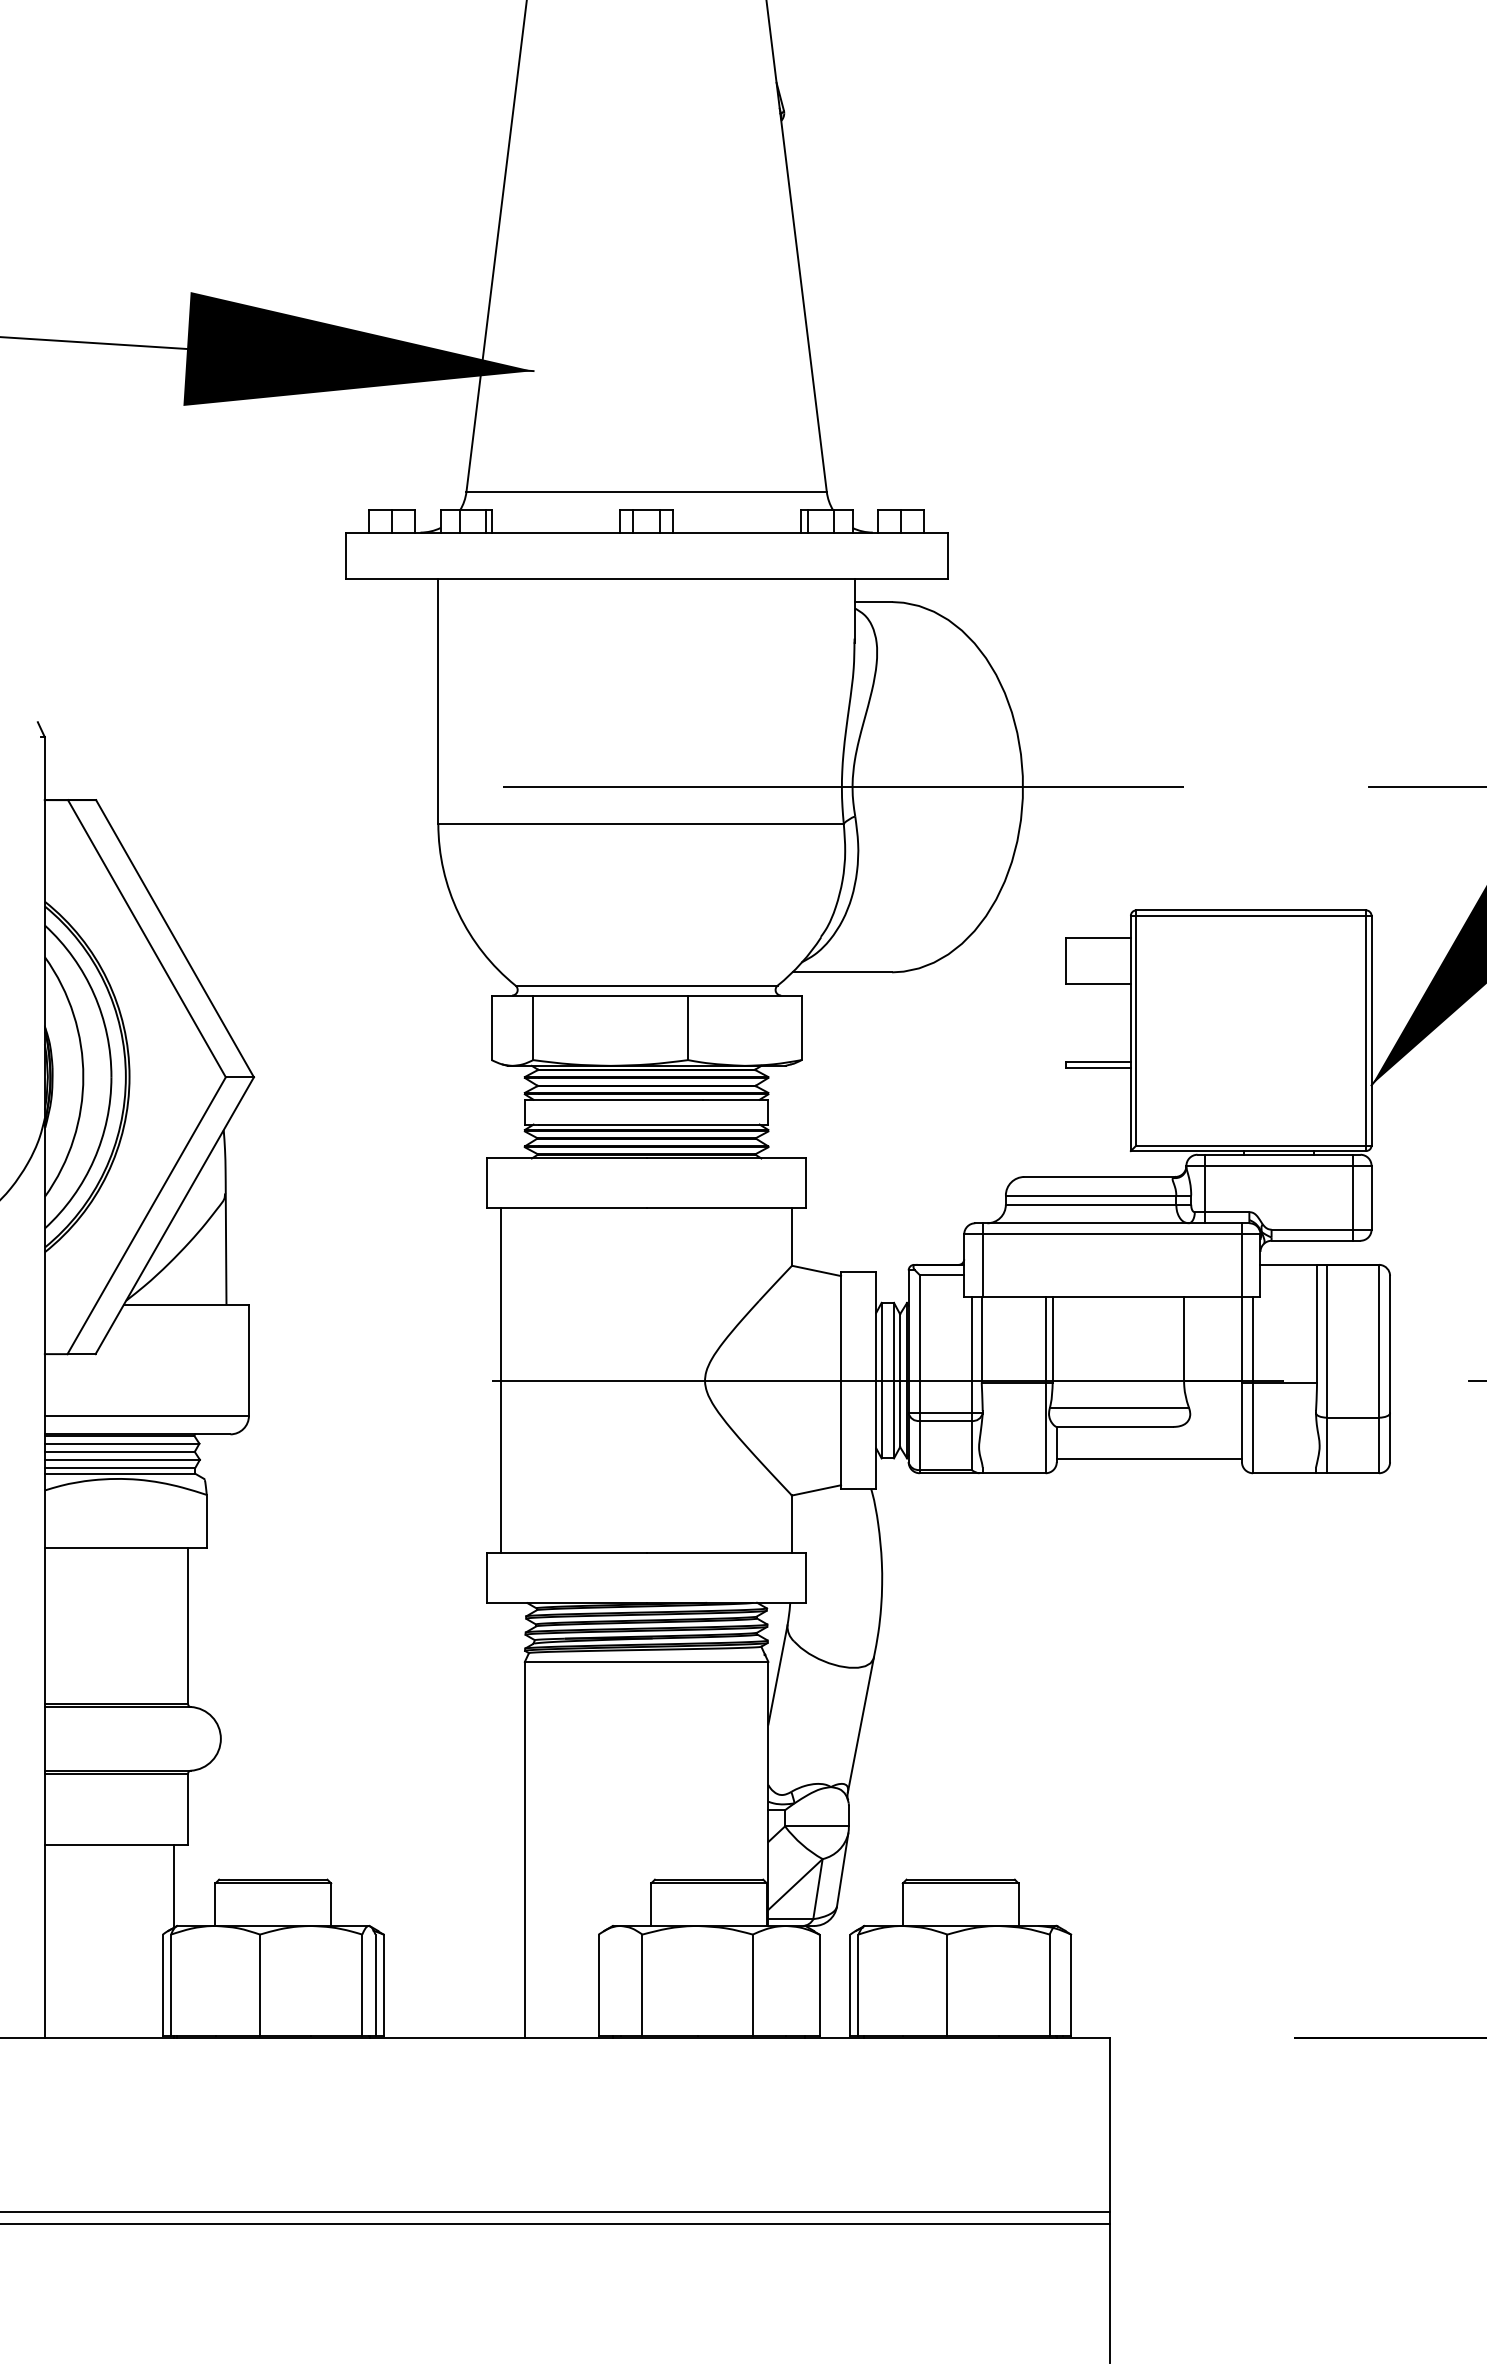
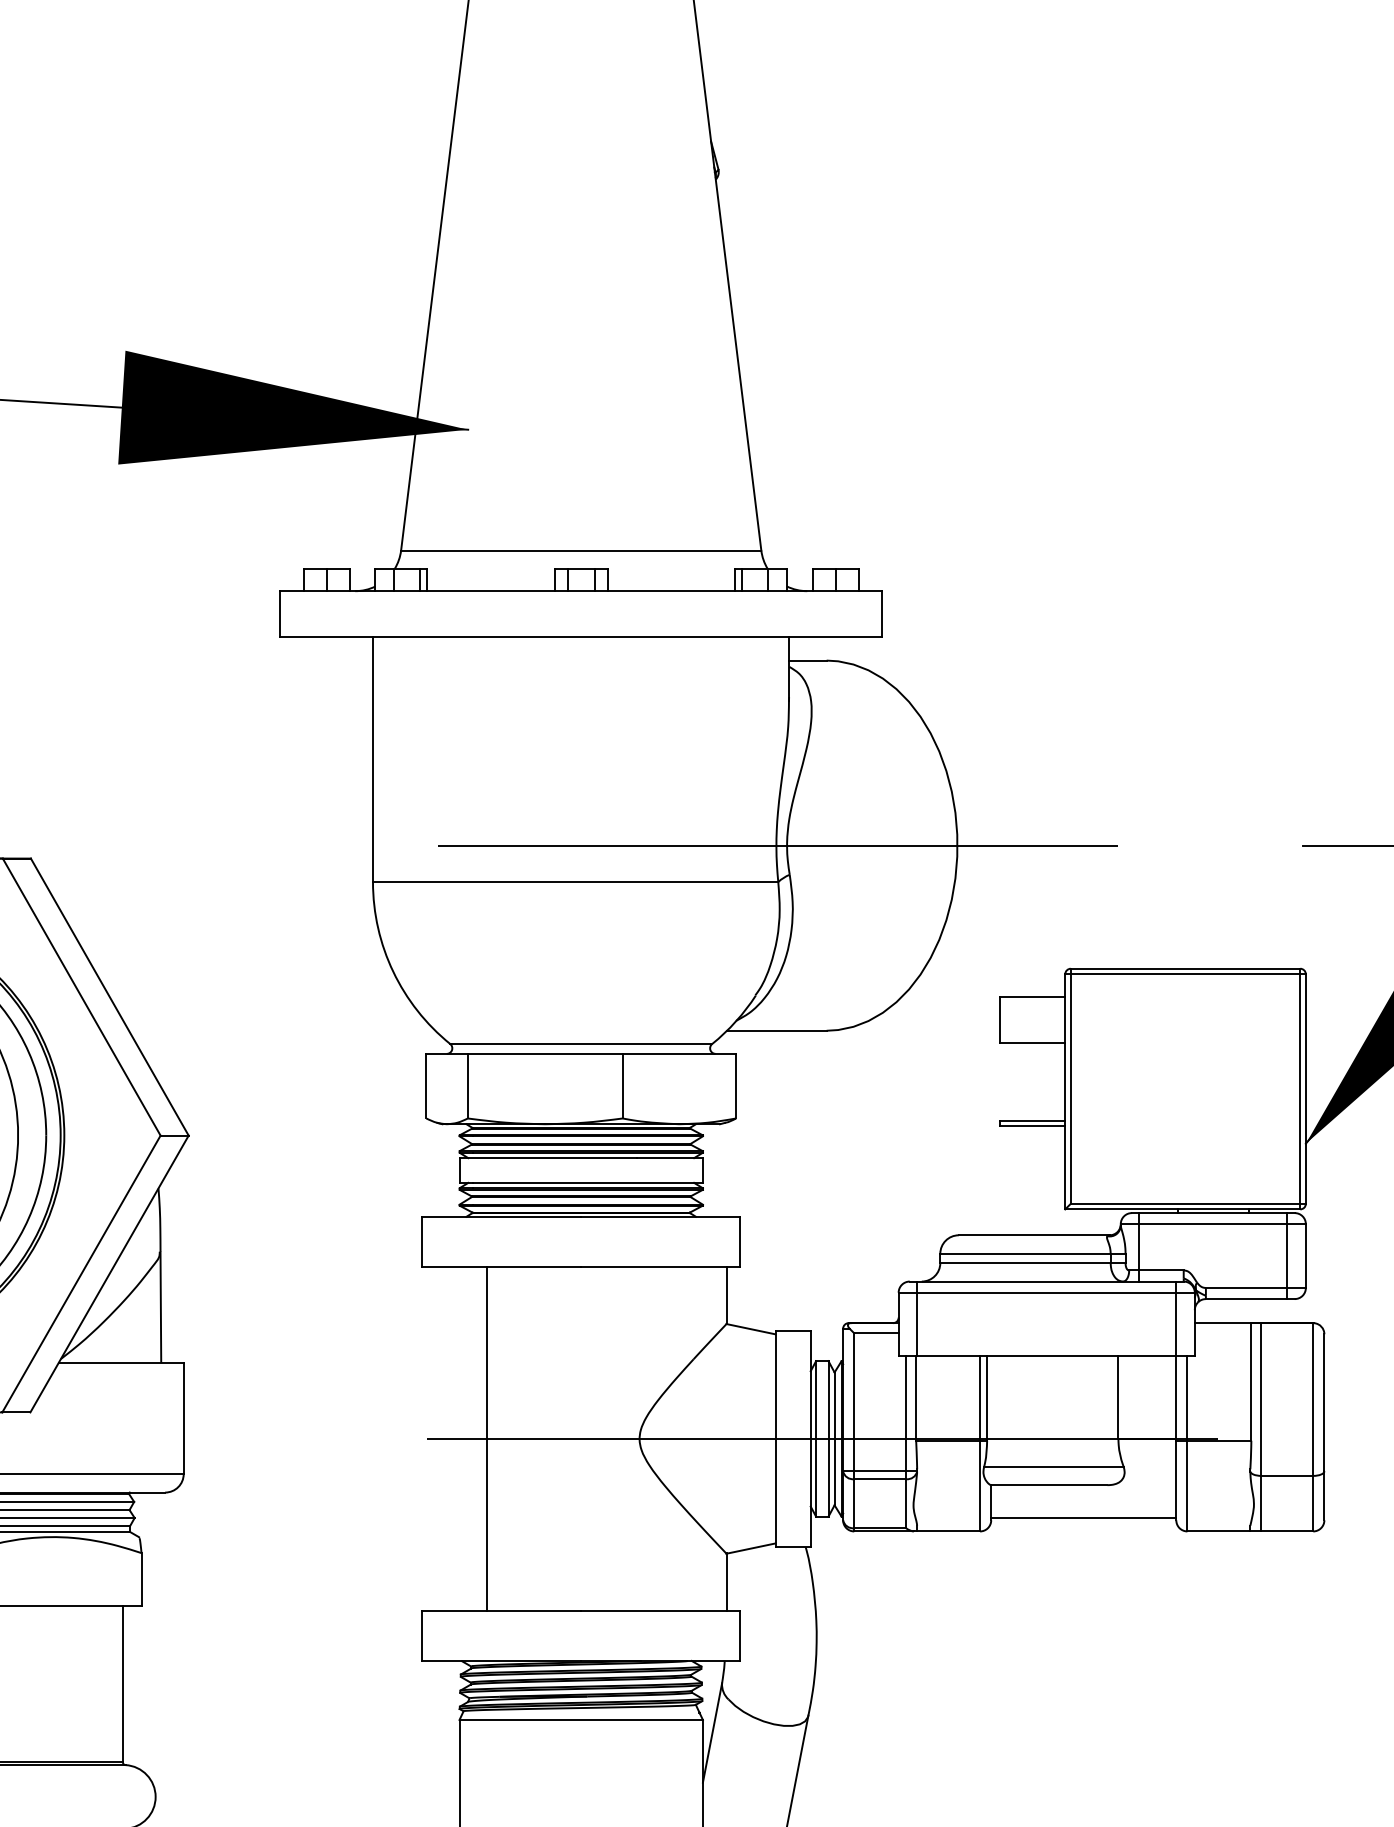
line: (501, 1380) -> (487, 1438), moved

